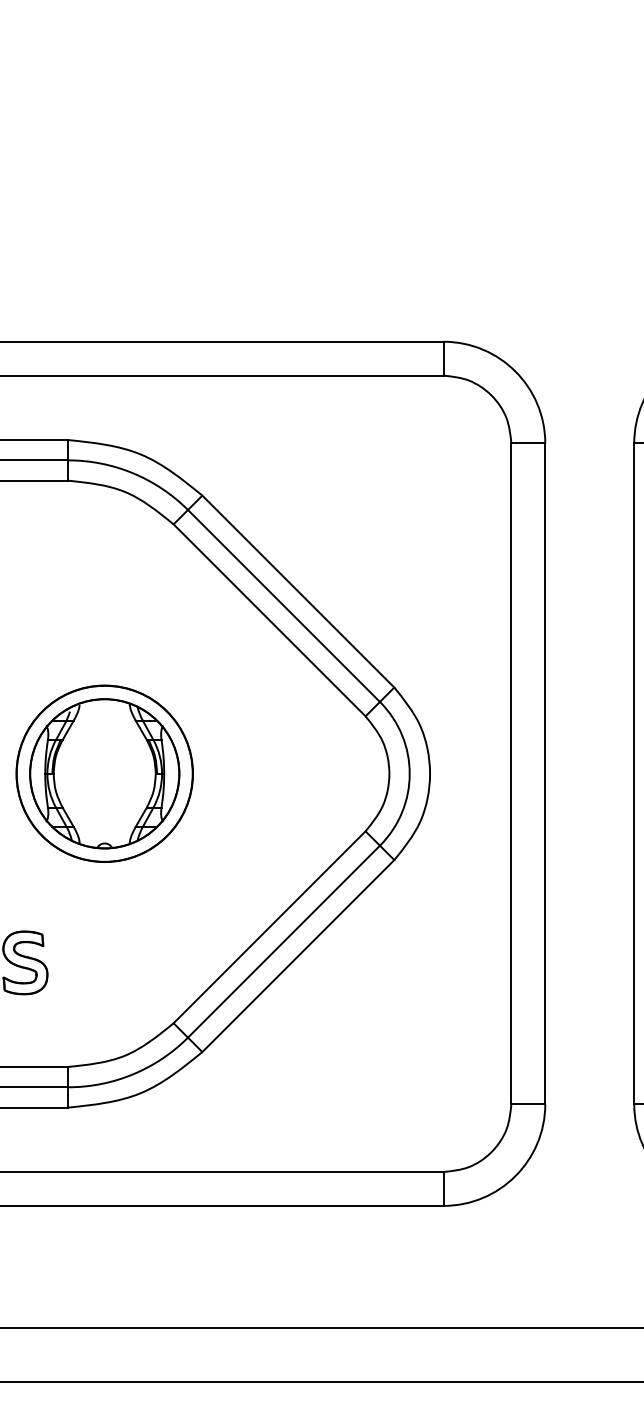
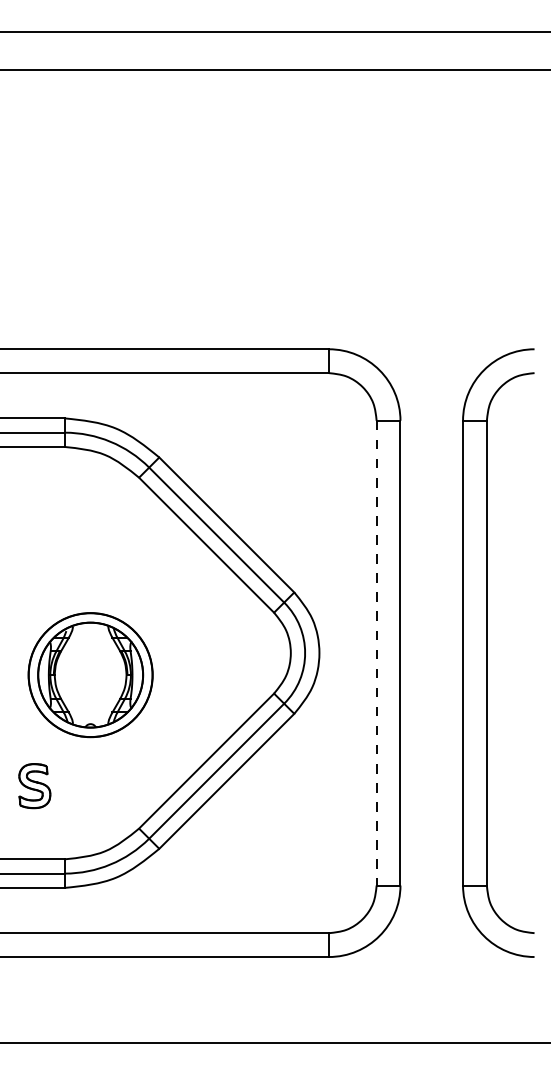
part: (104, 774) -> (90, 675), moved
line: (511, 774) -> (376, 653), solid -> dashed

